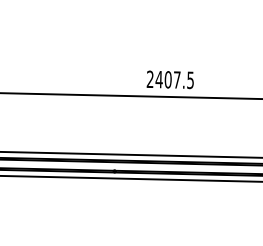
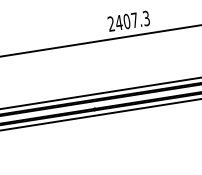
text: (190, 79) -> (146, 17), 2407.5 -> 2407.3

